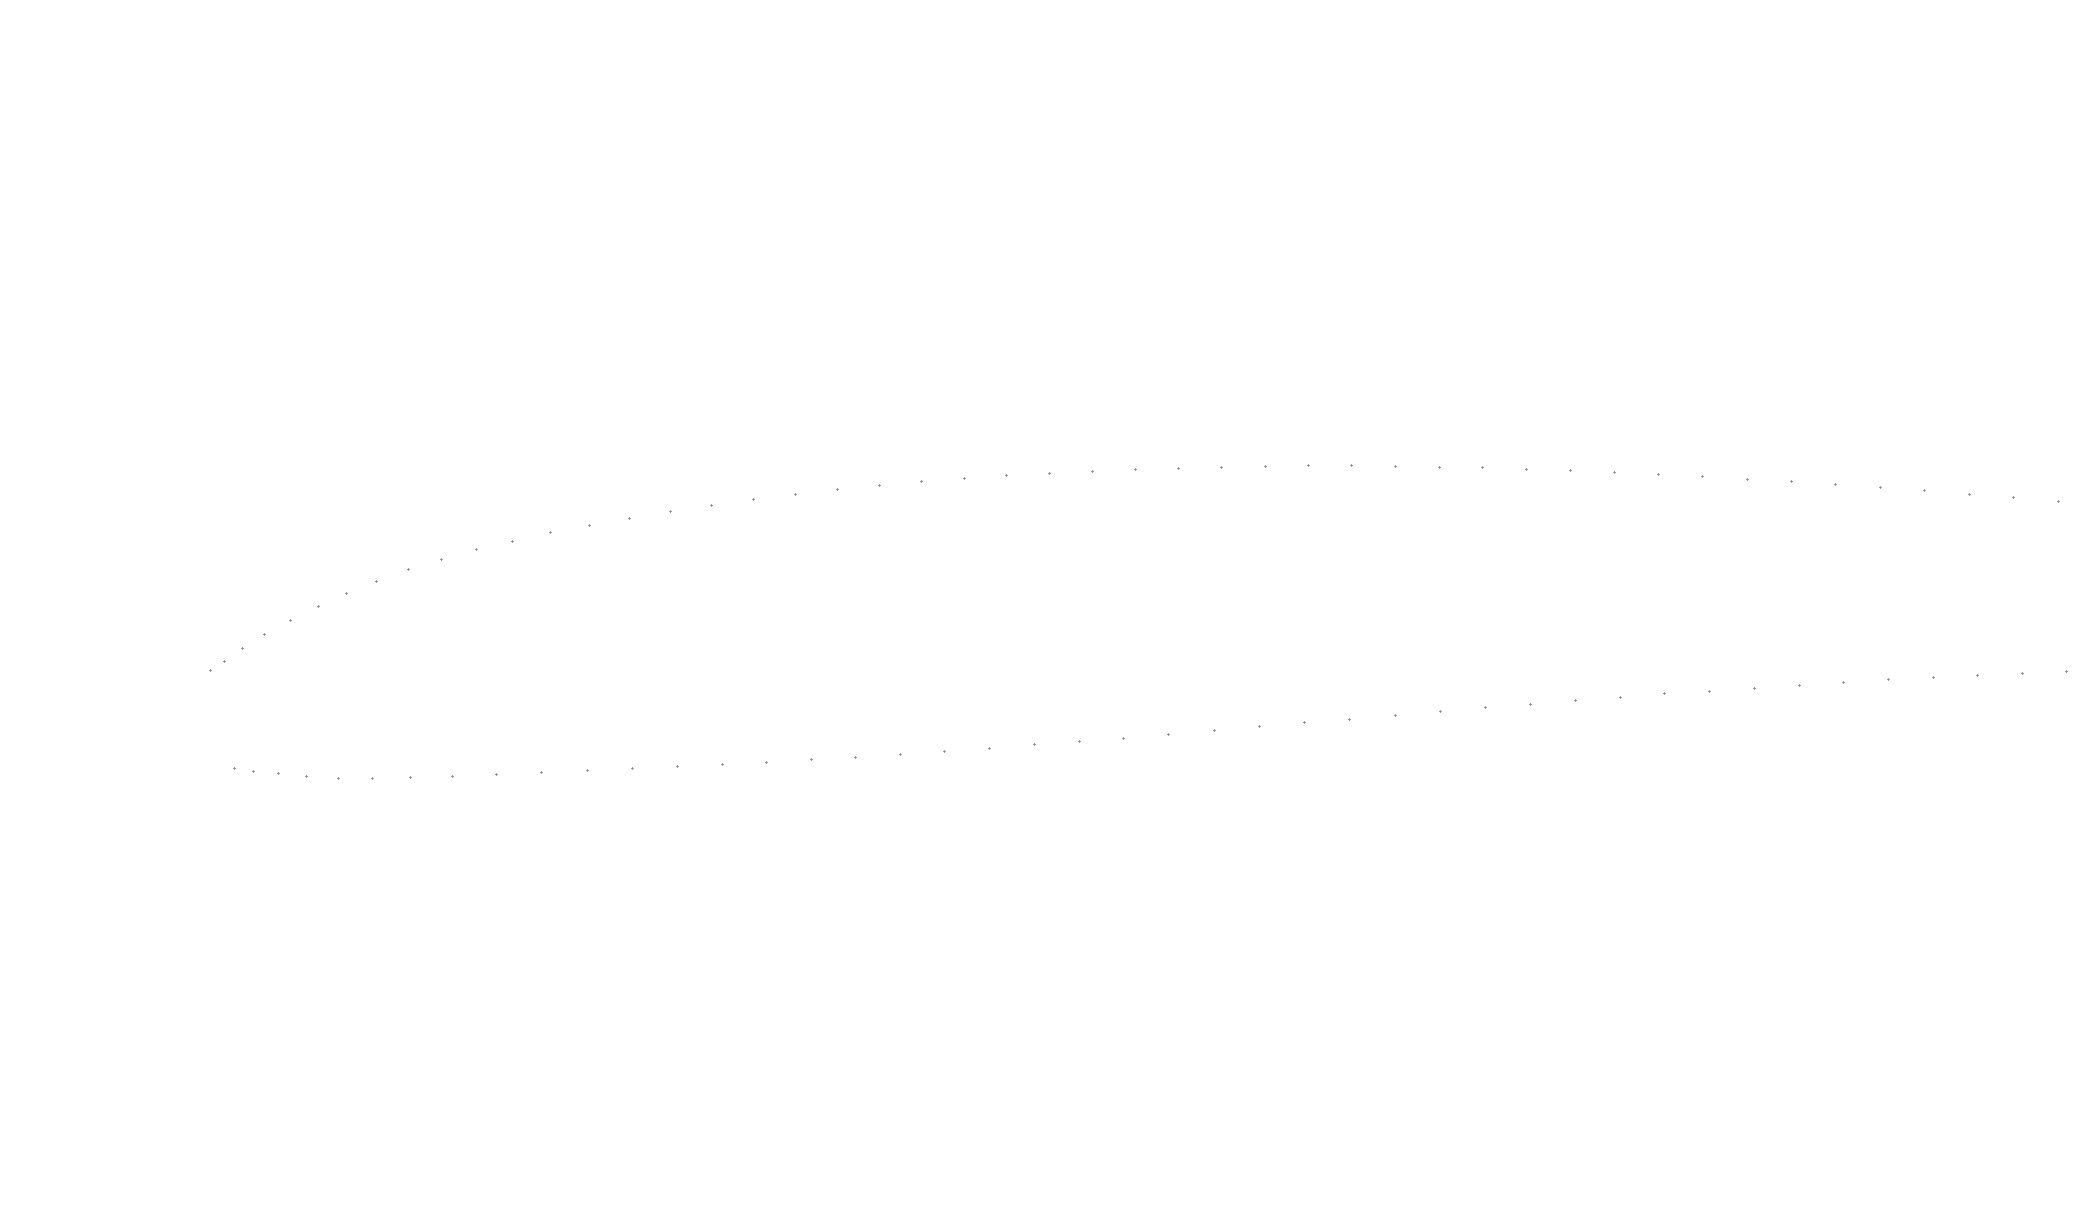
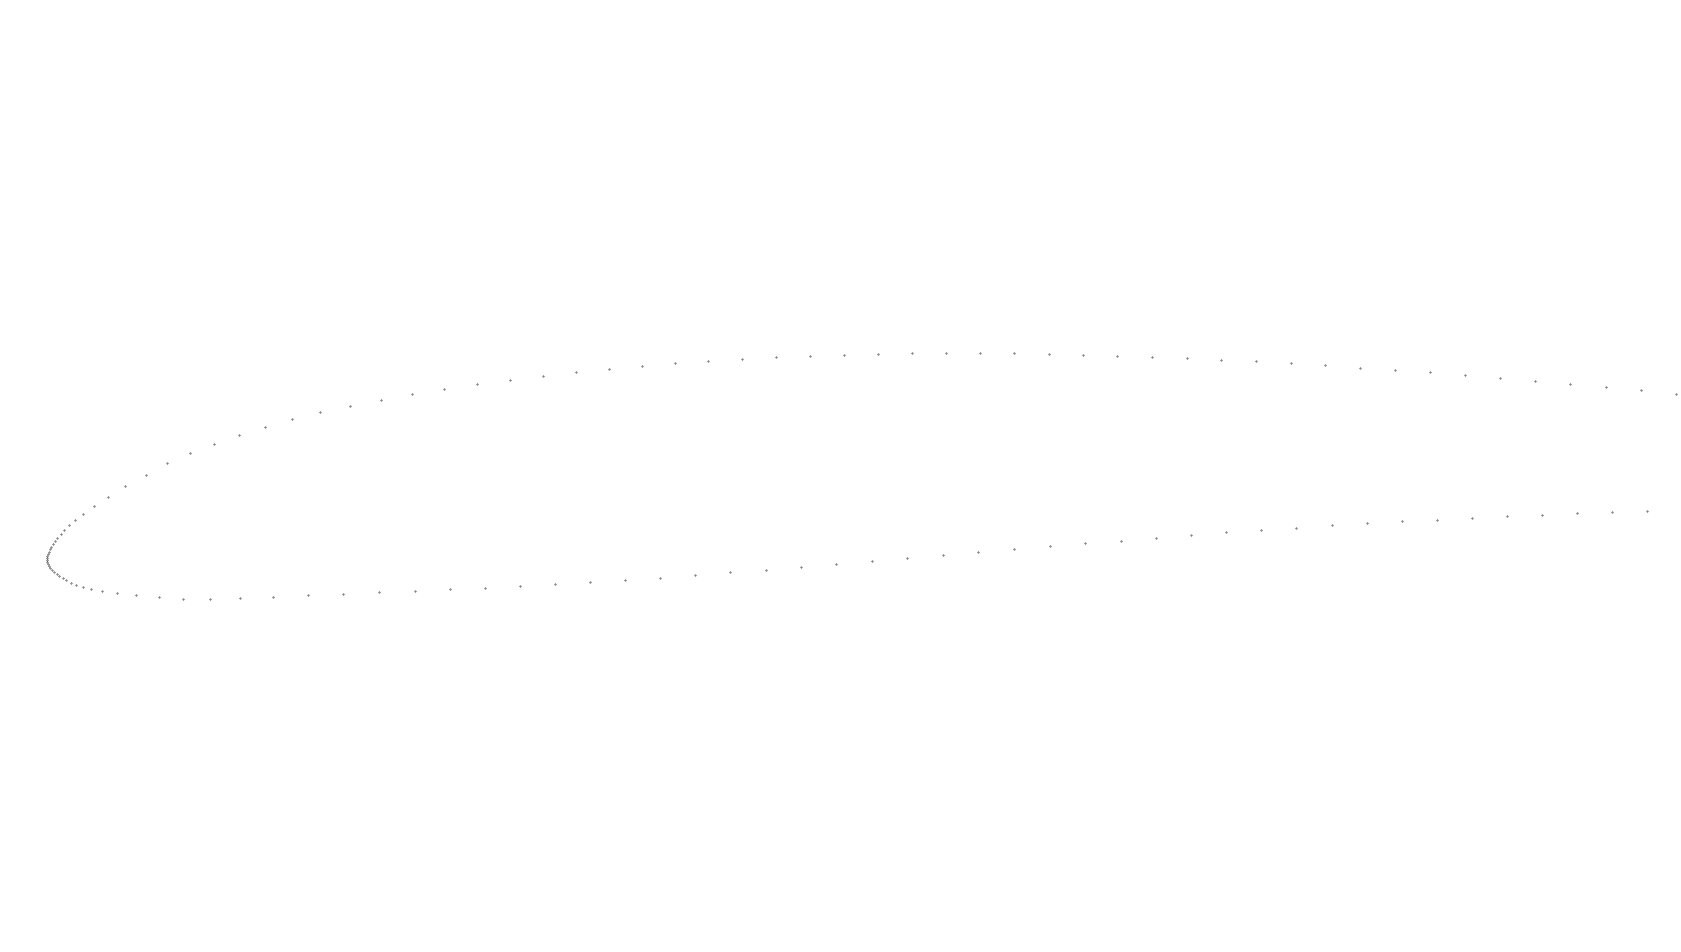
part: (173, 708) -> (54, 544), added

